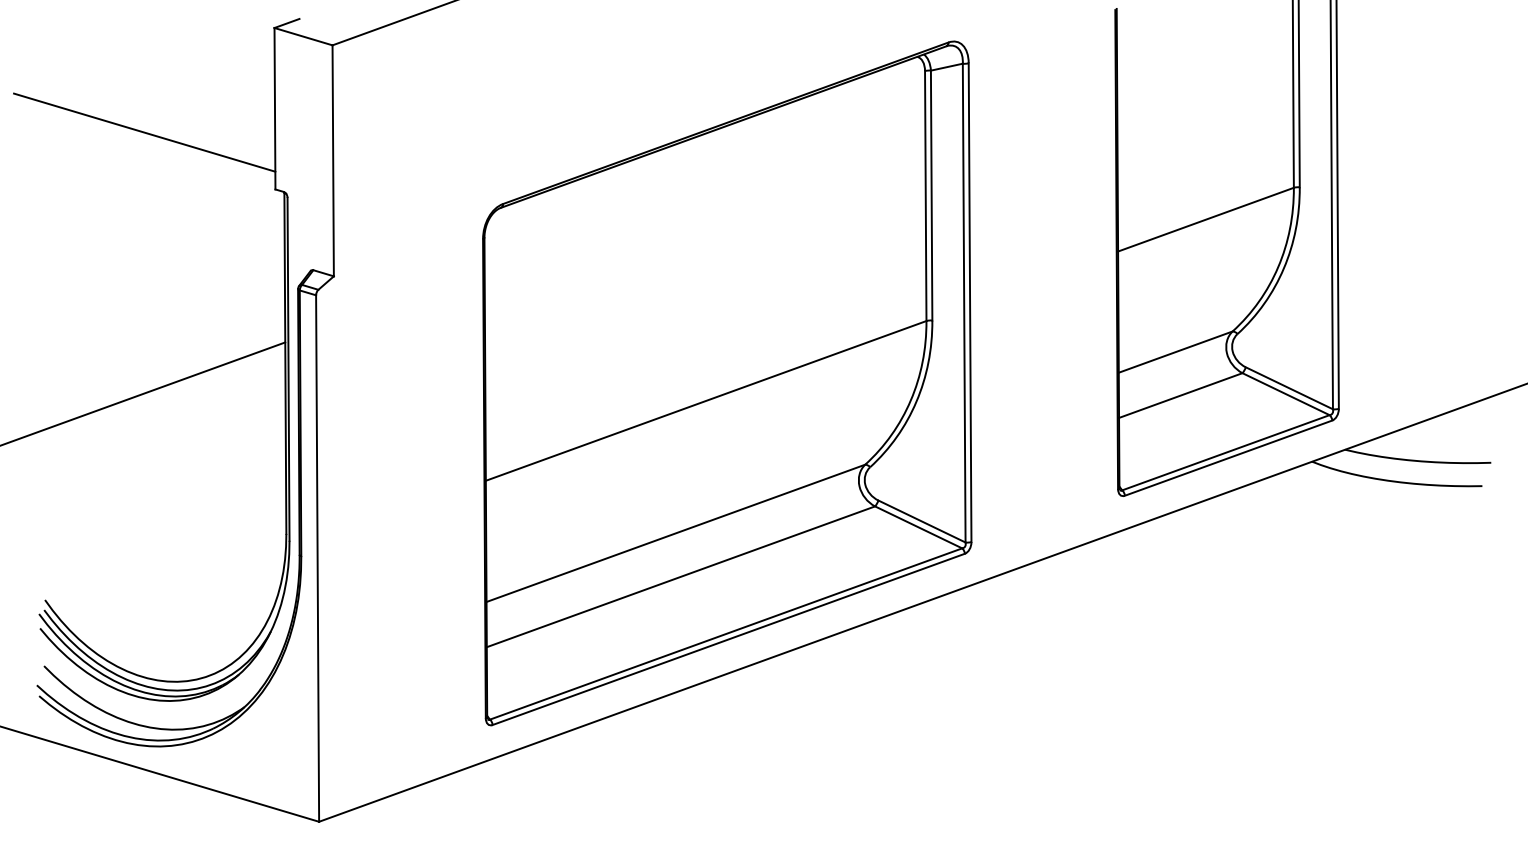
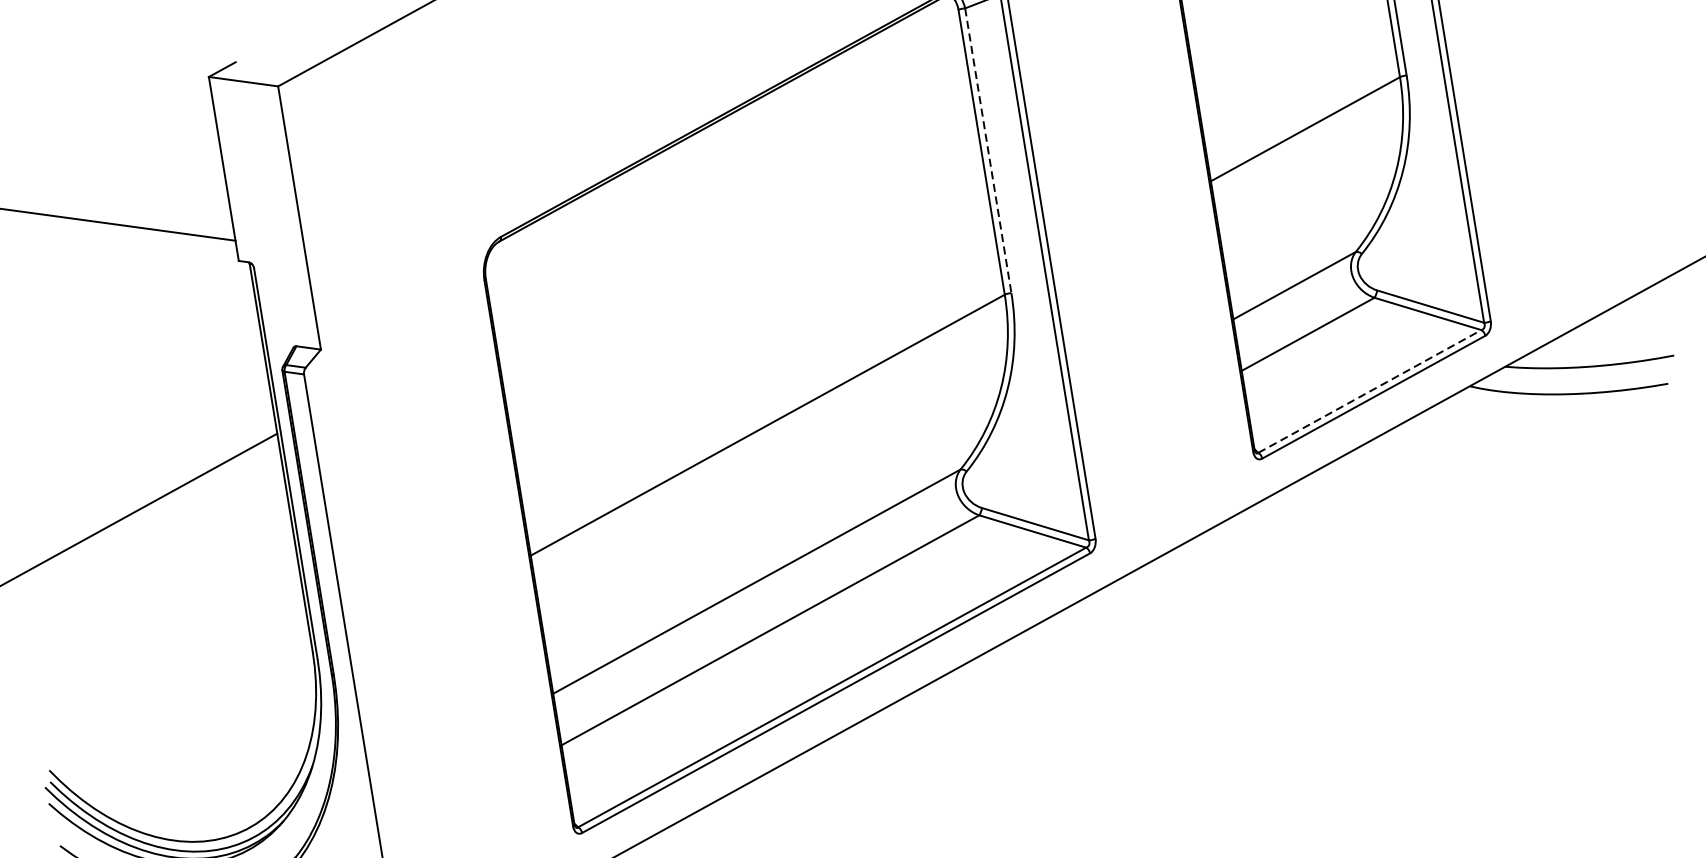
line: (931, 195) -> (988, 150), solid -> dashed
line: (1226, 452) -> (1370, 391), solid -> dashed

